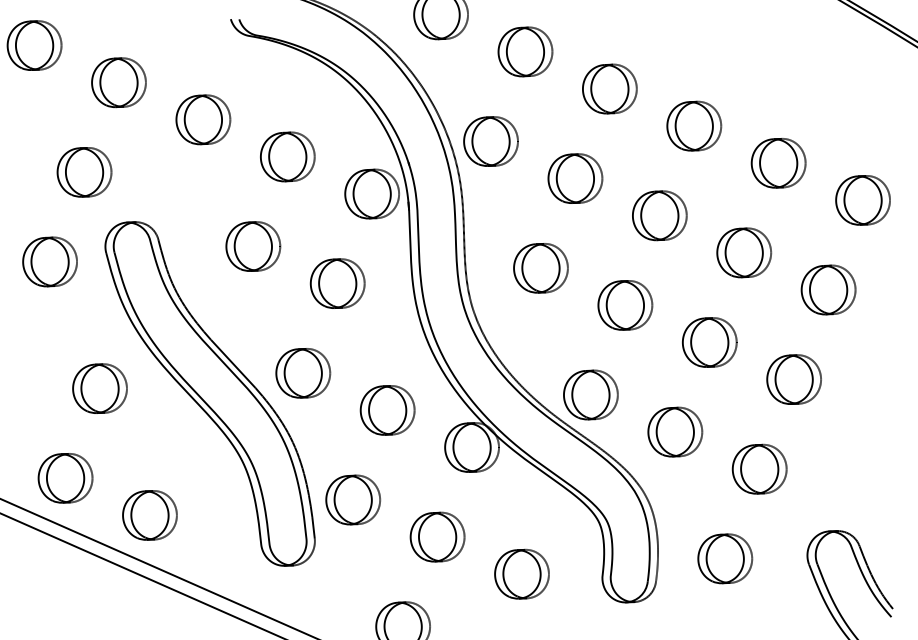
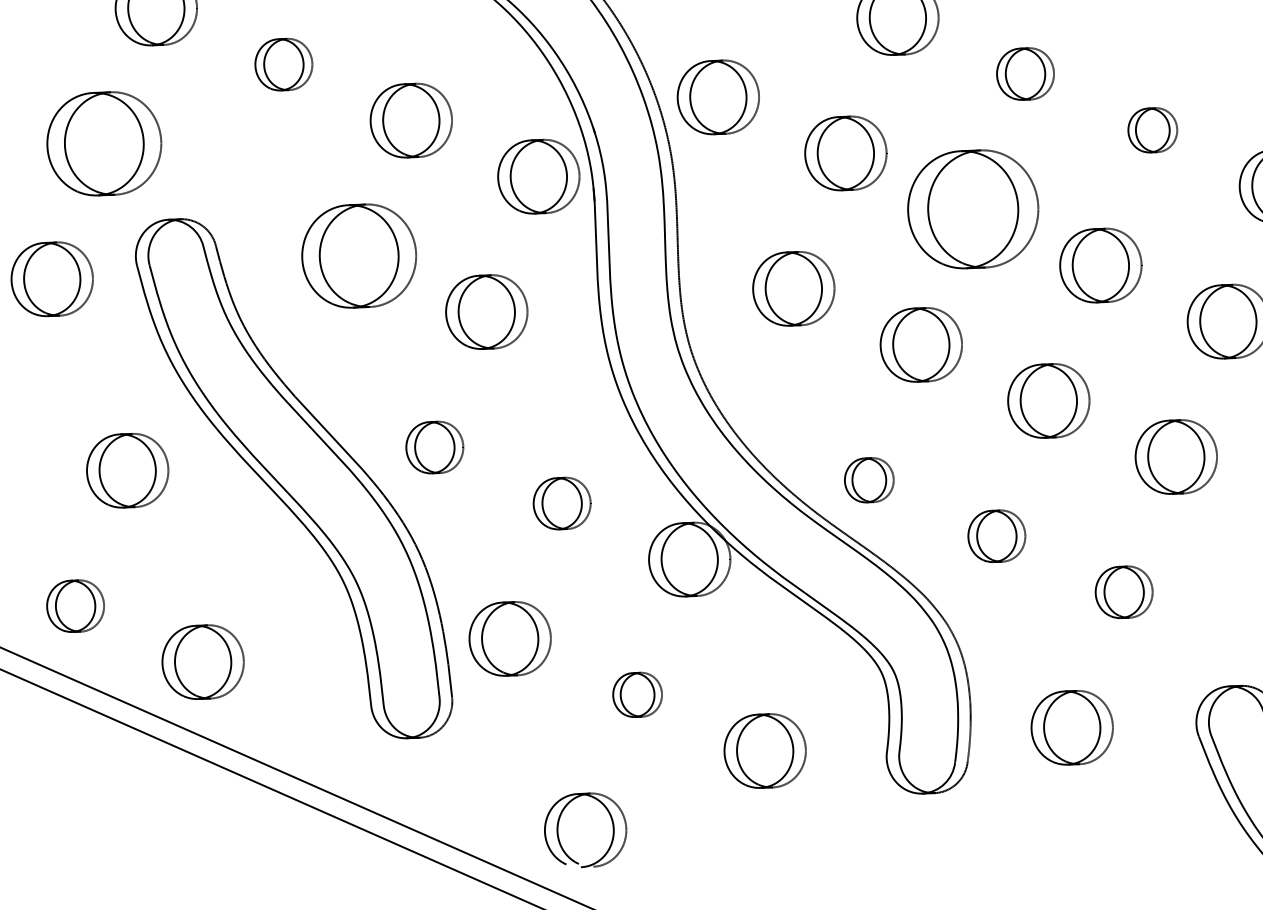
part: (203, 119) -> (284, 64), size x0.7
part: (694, 125) -> (1025, 73), size x0.7
part: (778, 163) -> (1152, 130), size x0.6
part: (84, 172) -> (104, 144), size x1.4
part: (659, 215) -> (972, 209), size x1.6
part: (253, 246) -> (359, 255), size x1.4
part: (303, 373) -> (435, 447), size x0.7
part: (590, 394) -> (868, 479), size x0.6
part: (387, 410) -> (561, 503), size x0.7
part: (675, 431) -> (997, 535), size x0.7
part: (759, 468) -> (1123, 591), size x0.7
part: (65, 478) -> (75, 606), size x0.7
part: (437, 536) -> (637, 694), size x0.6

